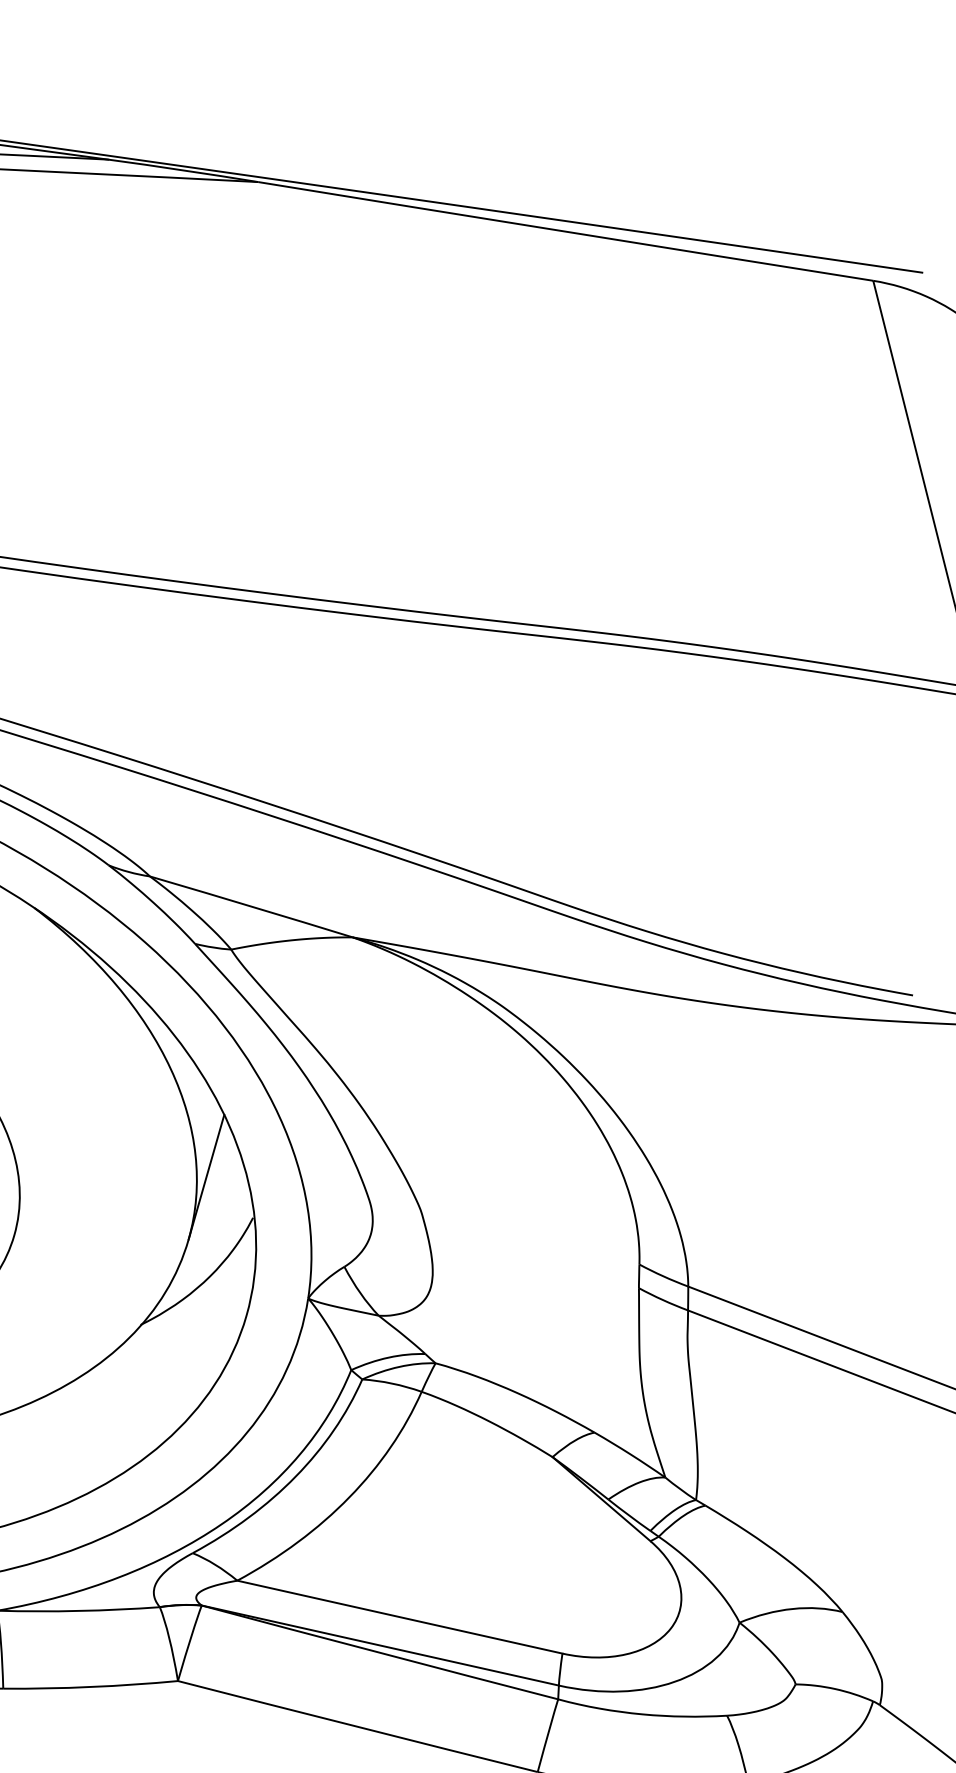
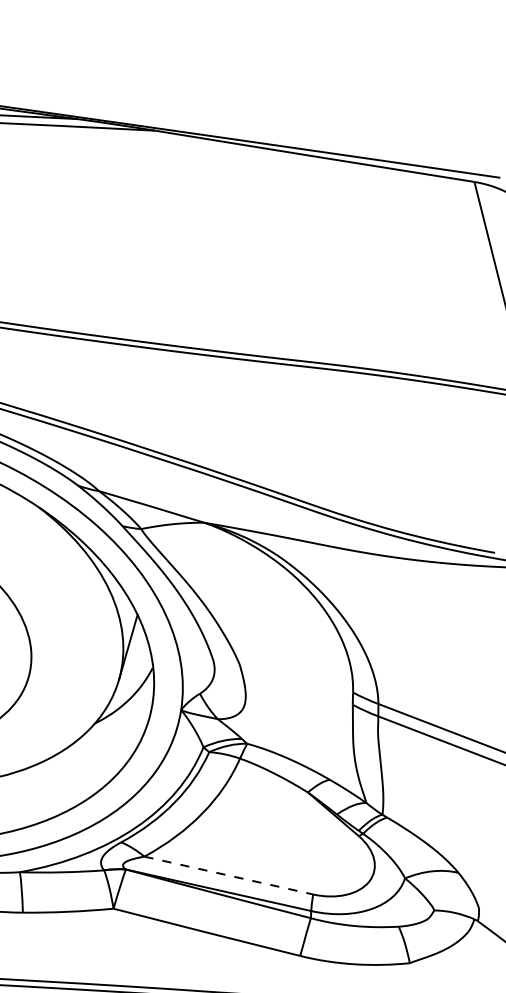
line: (401, 1617) -> (229, 875), solid -> dashed

